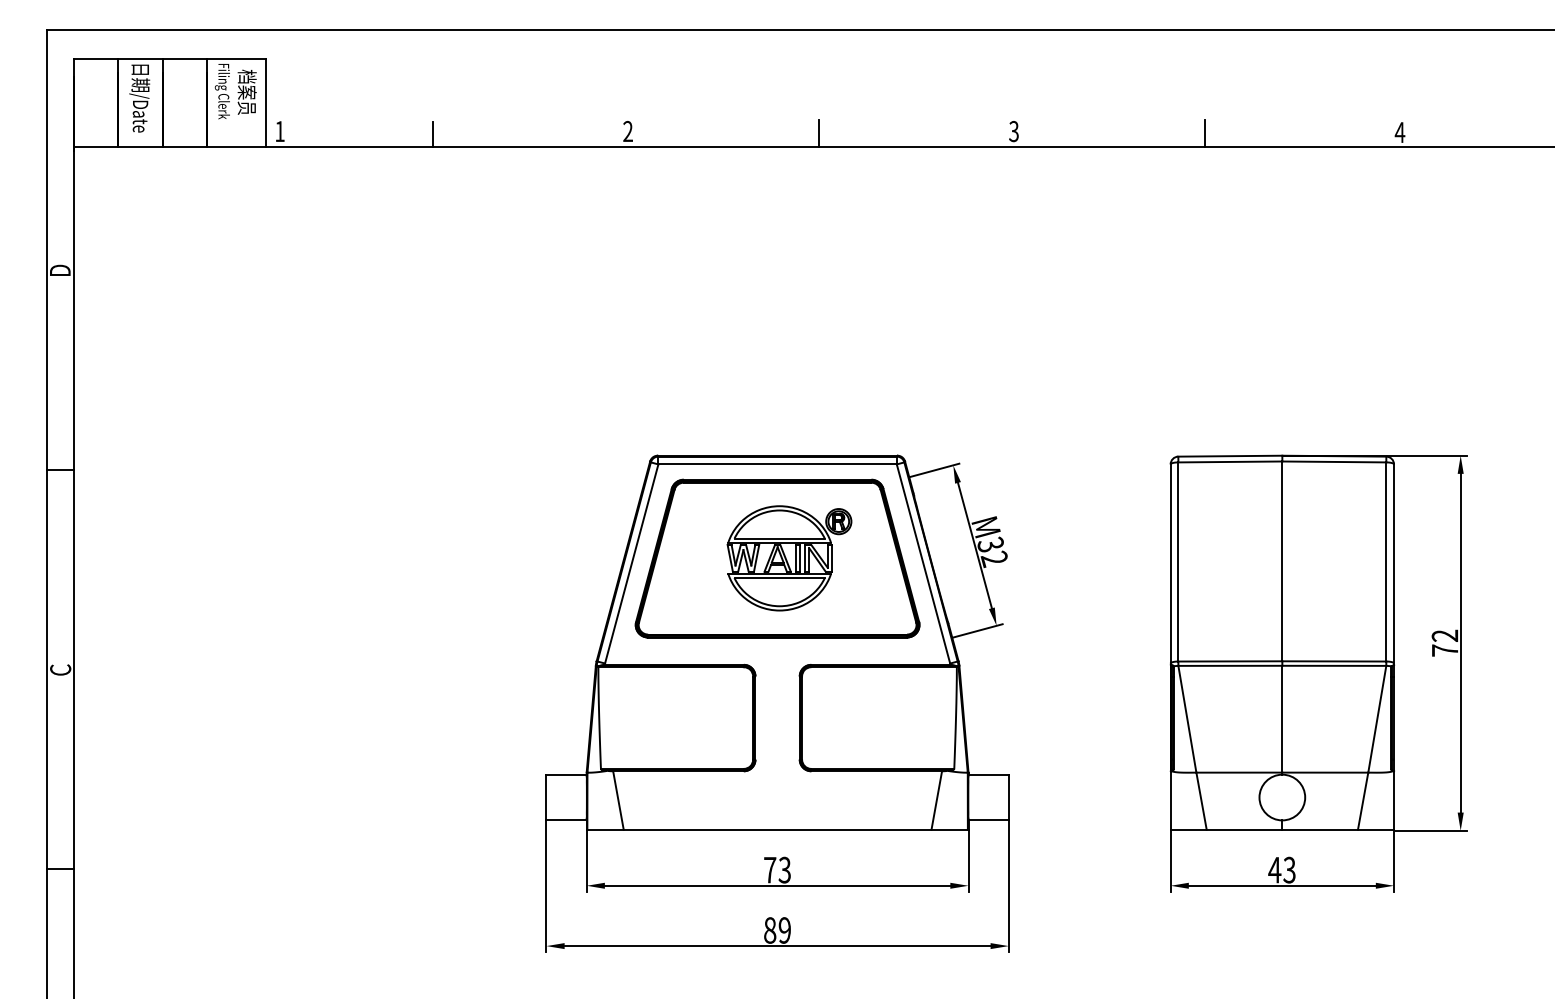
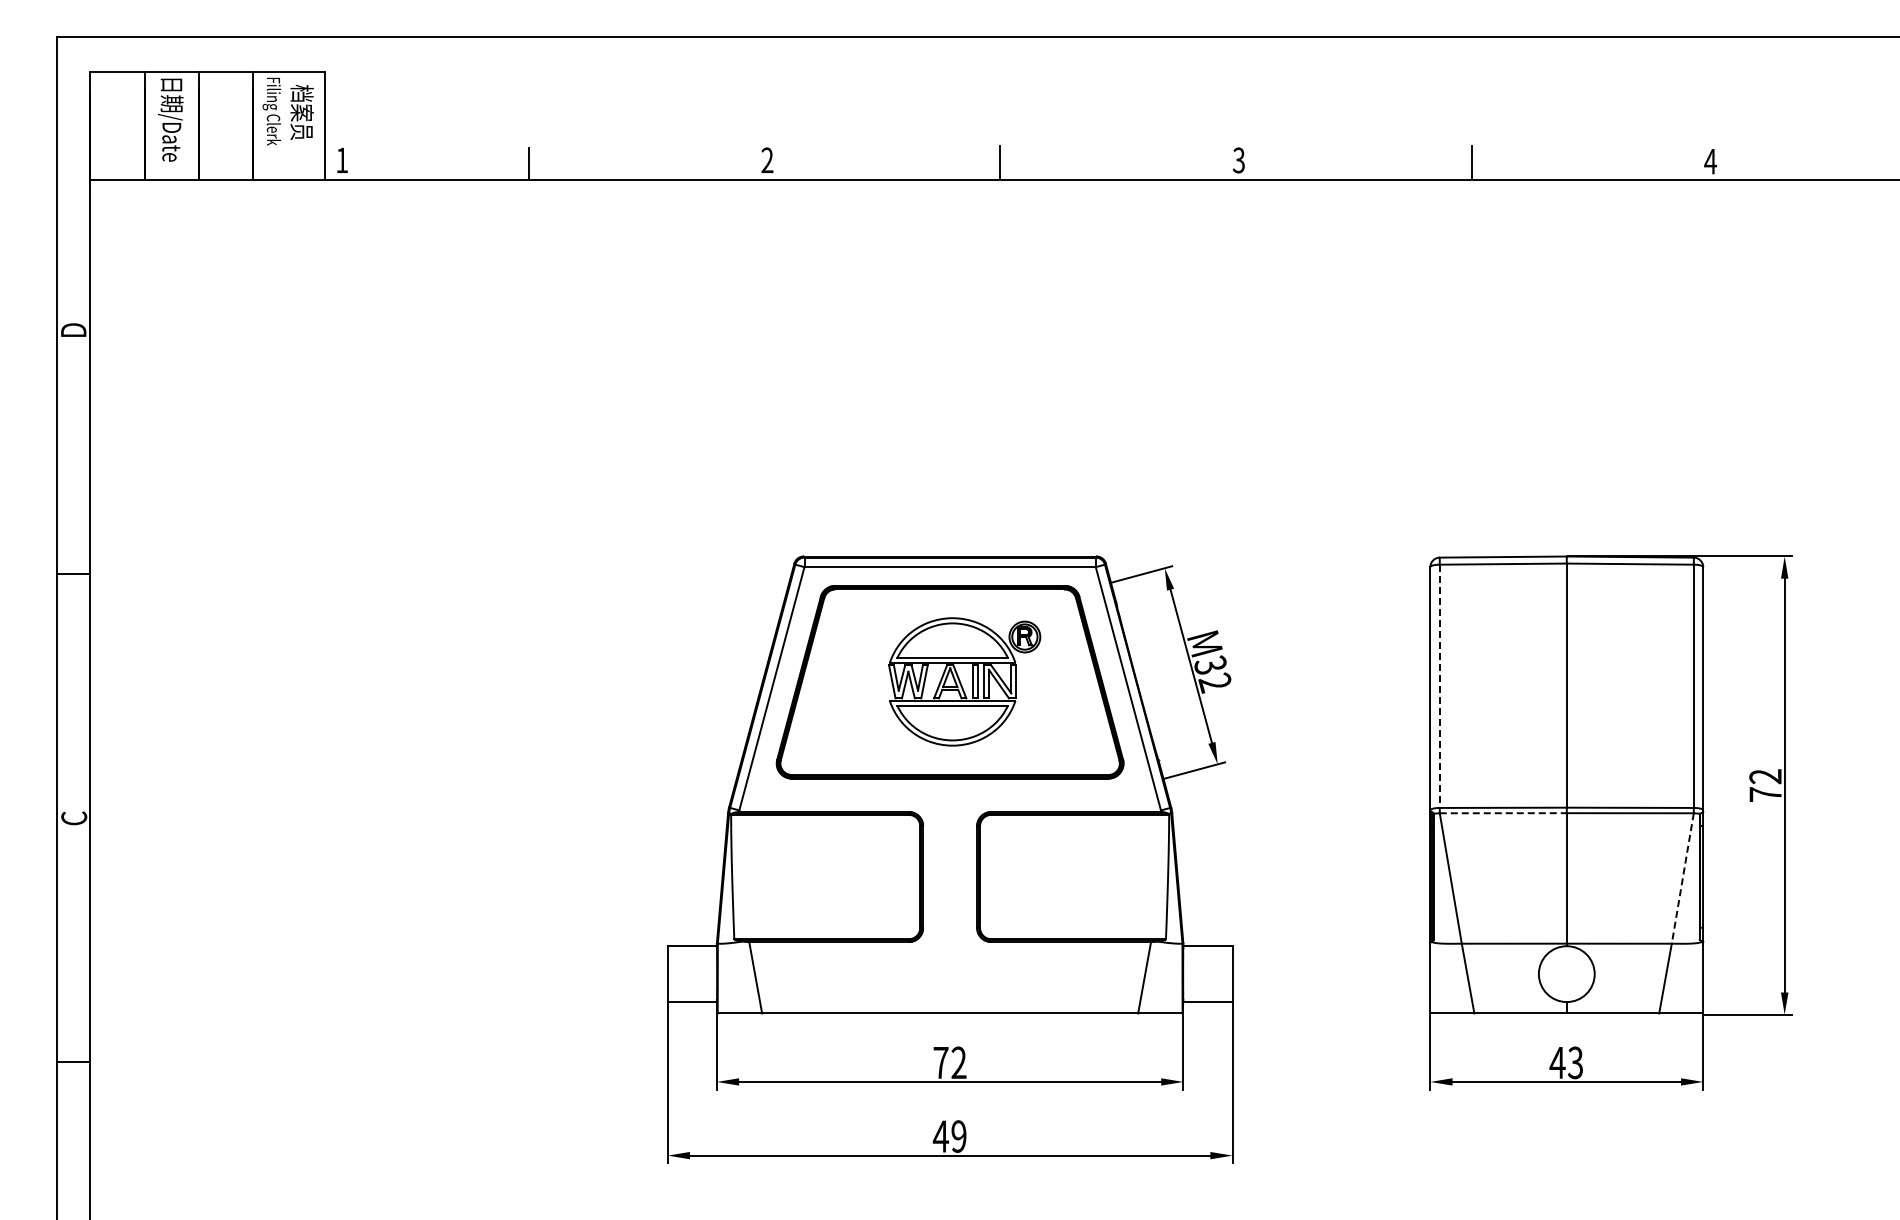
line: (1178, 562) -> (1439, 686), solid -> dashed
line: (1230, 666) -> (1503, 813), solid -> dashed
line: (1377, 719) -> (1682, 878), solid -> dashed
text: (784, 870) -> (958, 1063), 73 -> 72
text: (769, 930) -> (940, 1136), 89 -> 49

